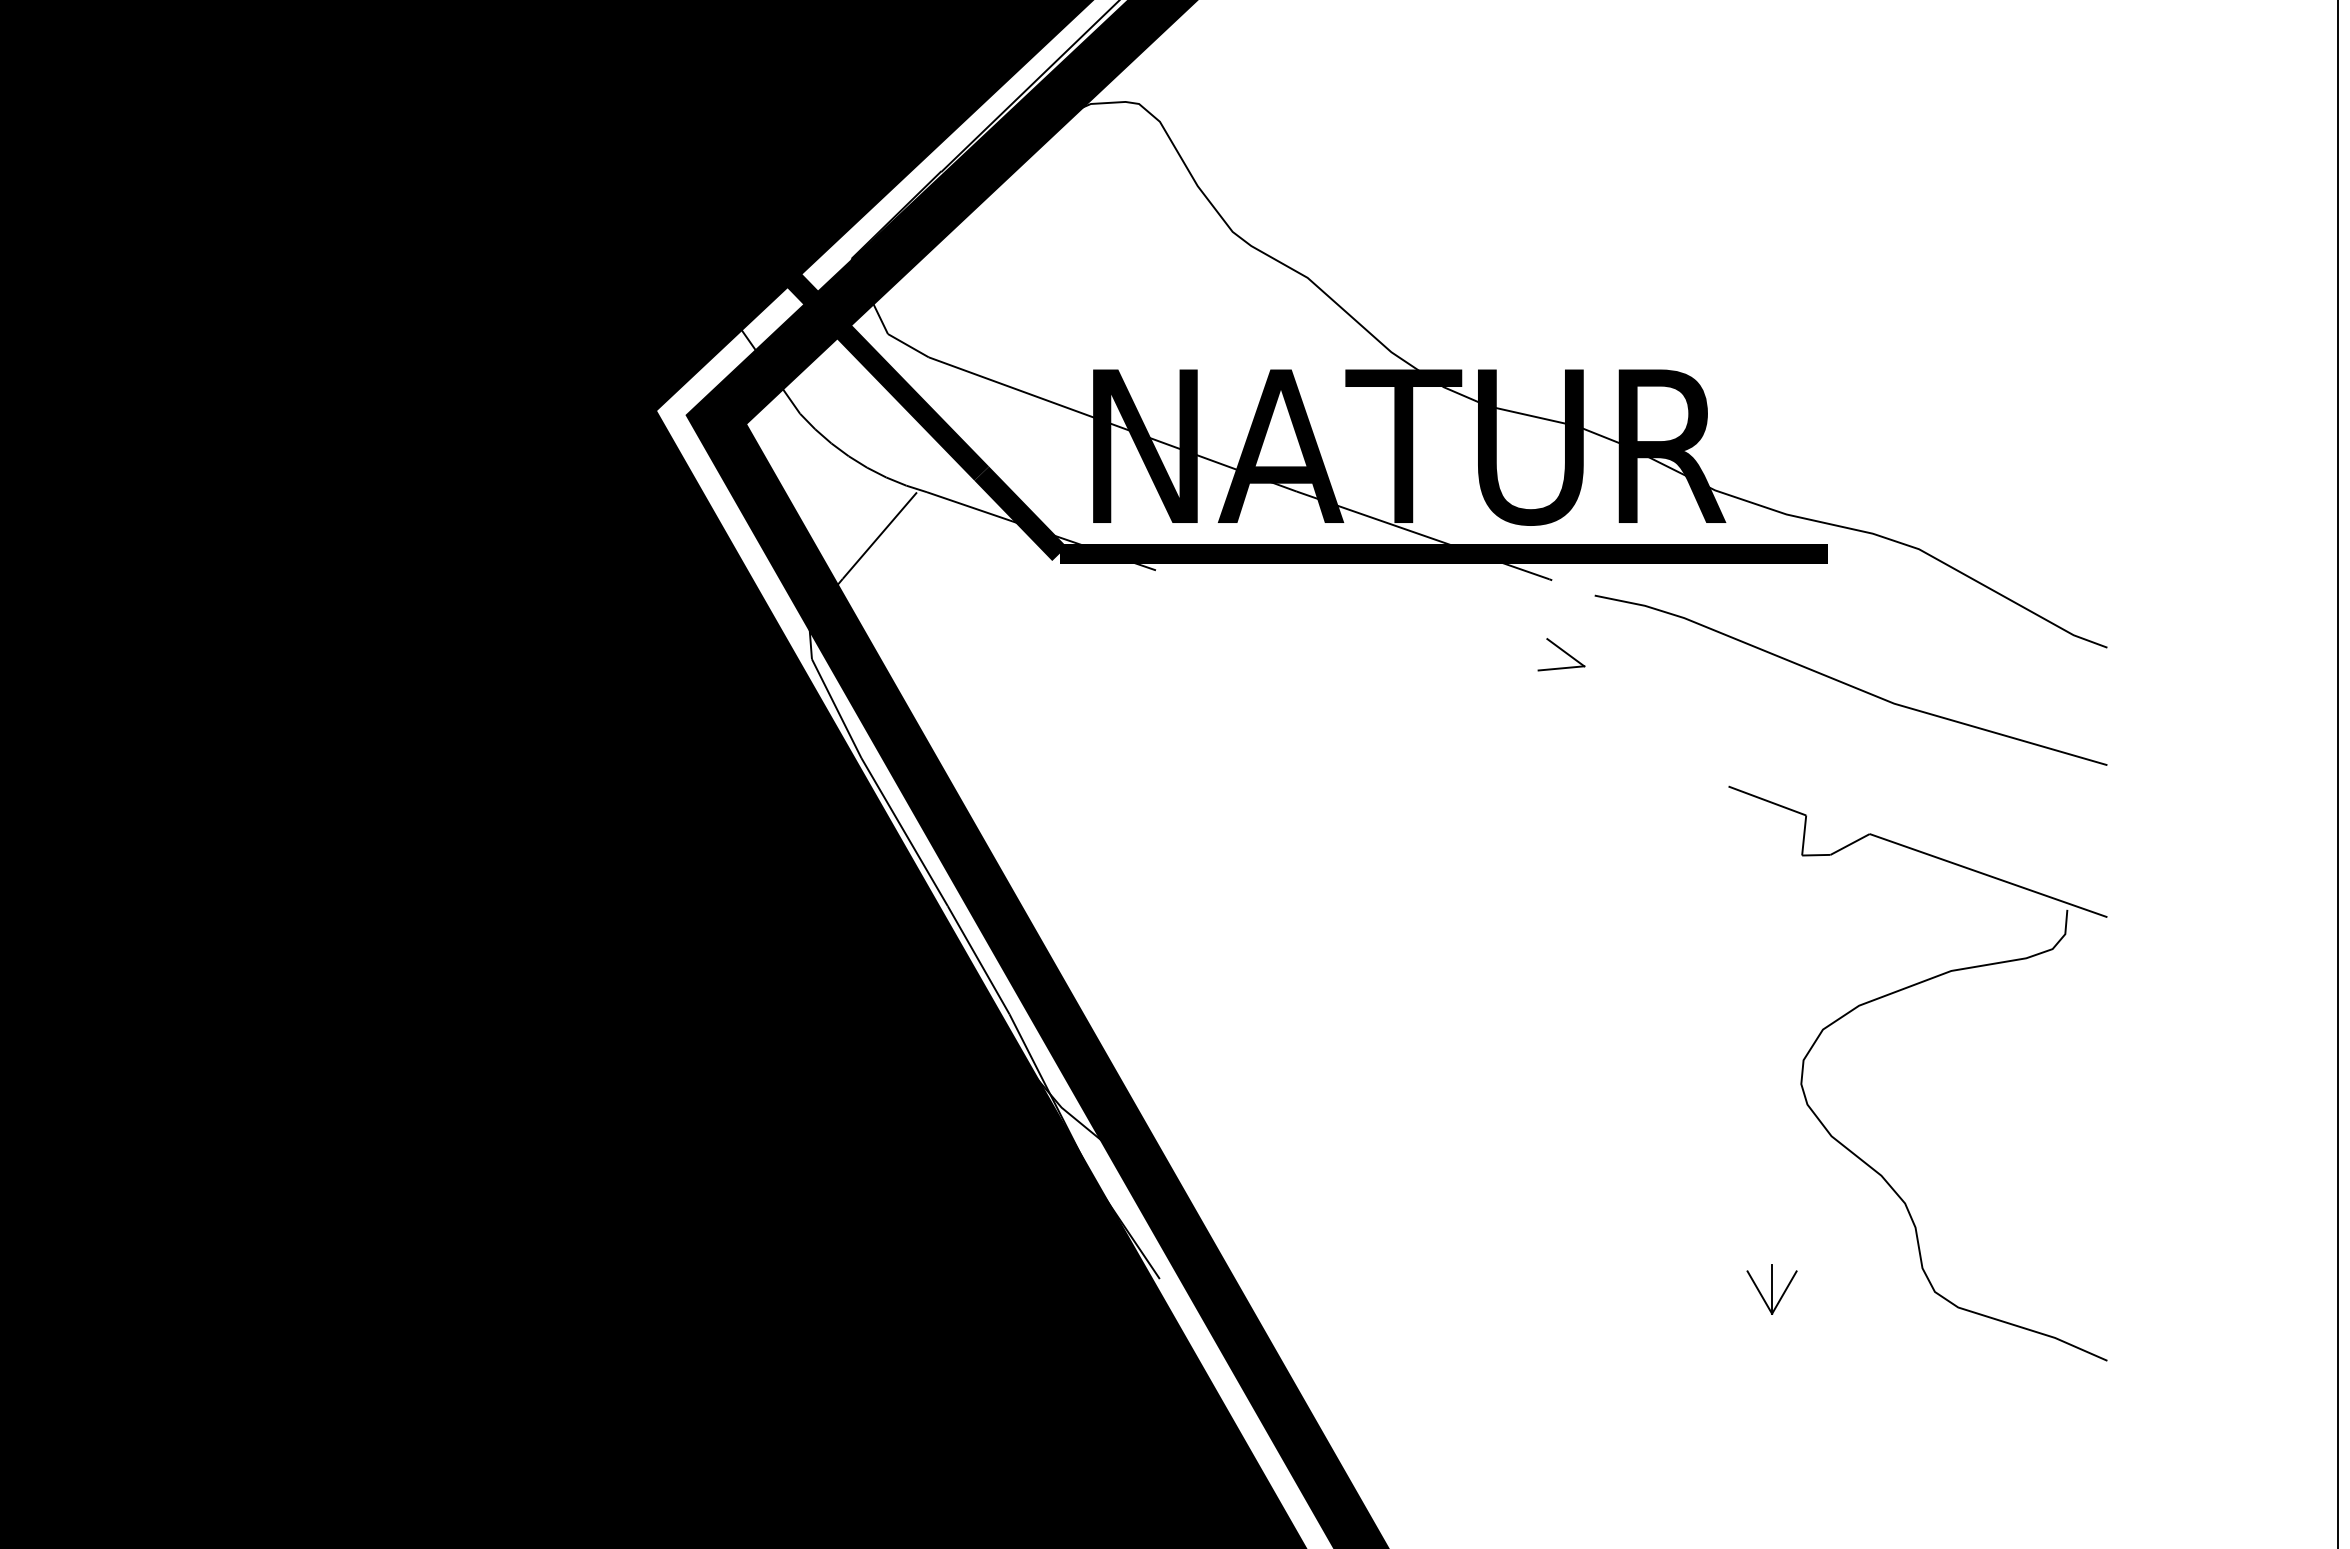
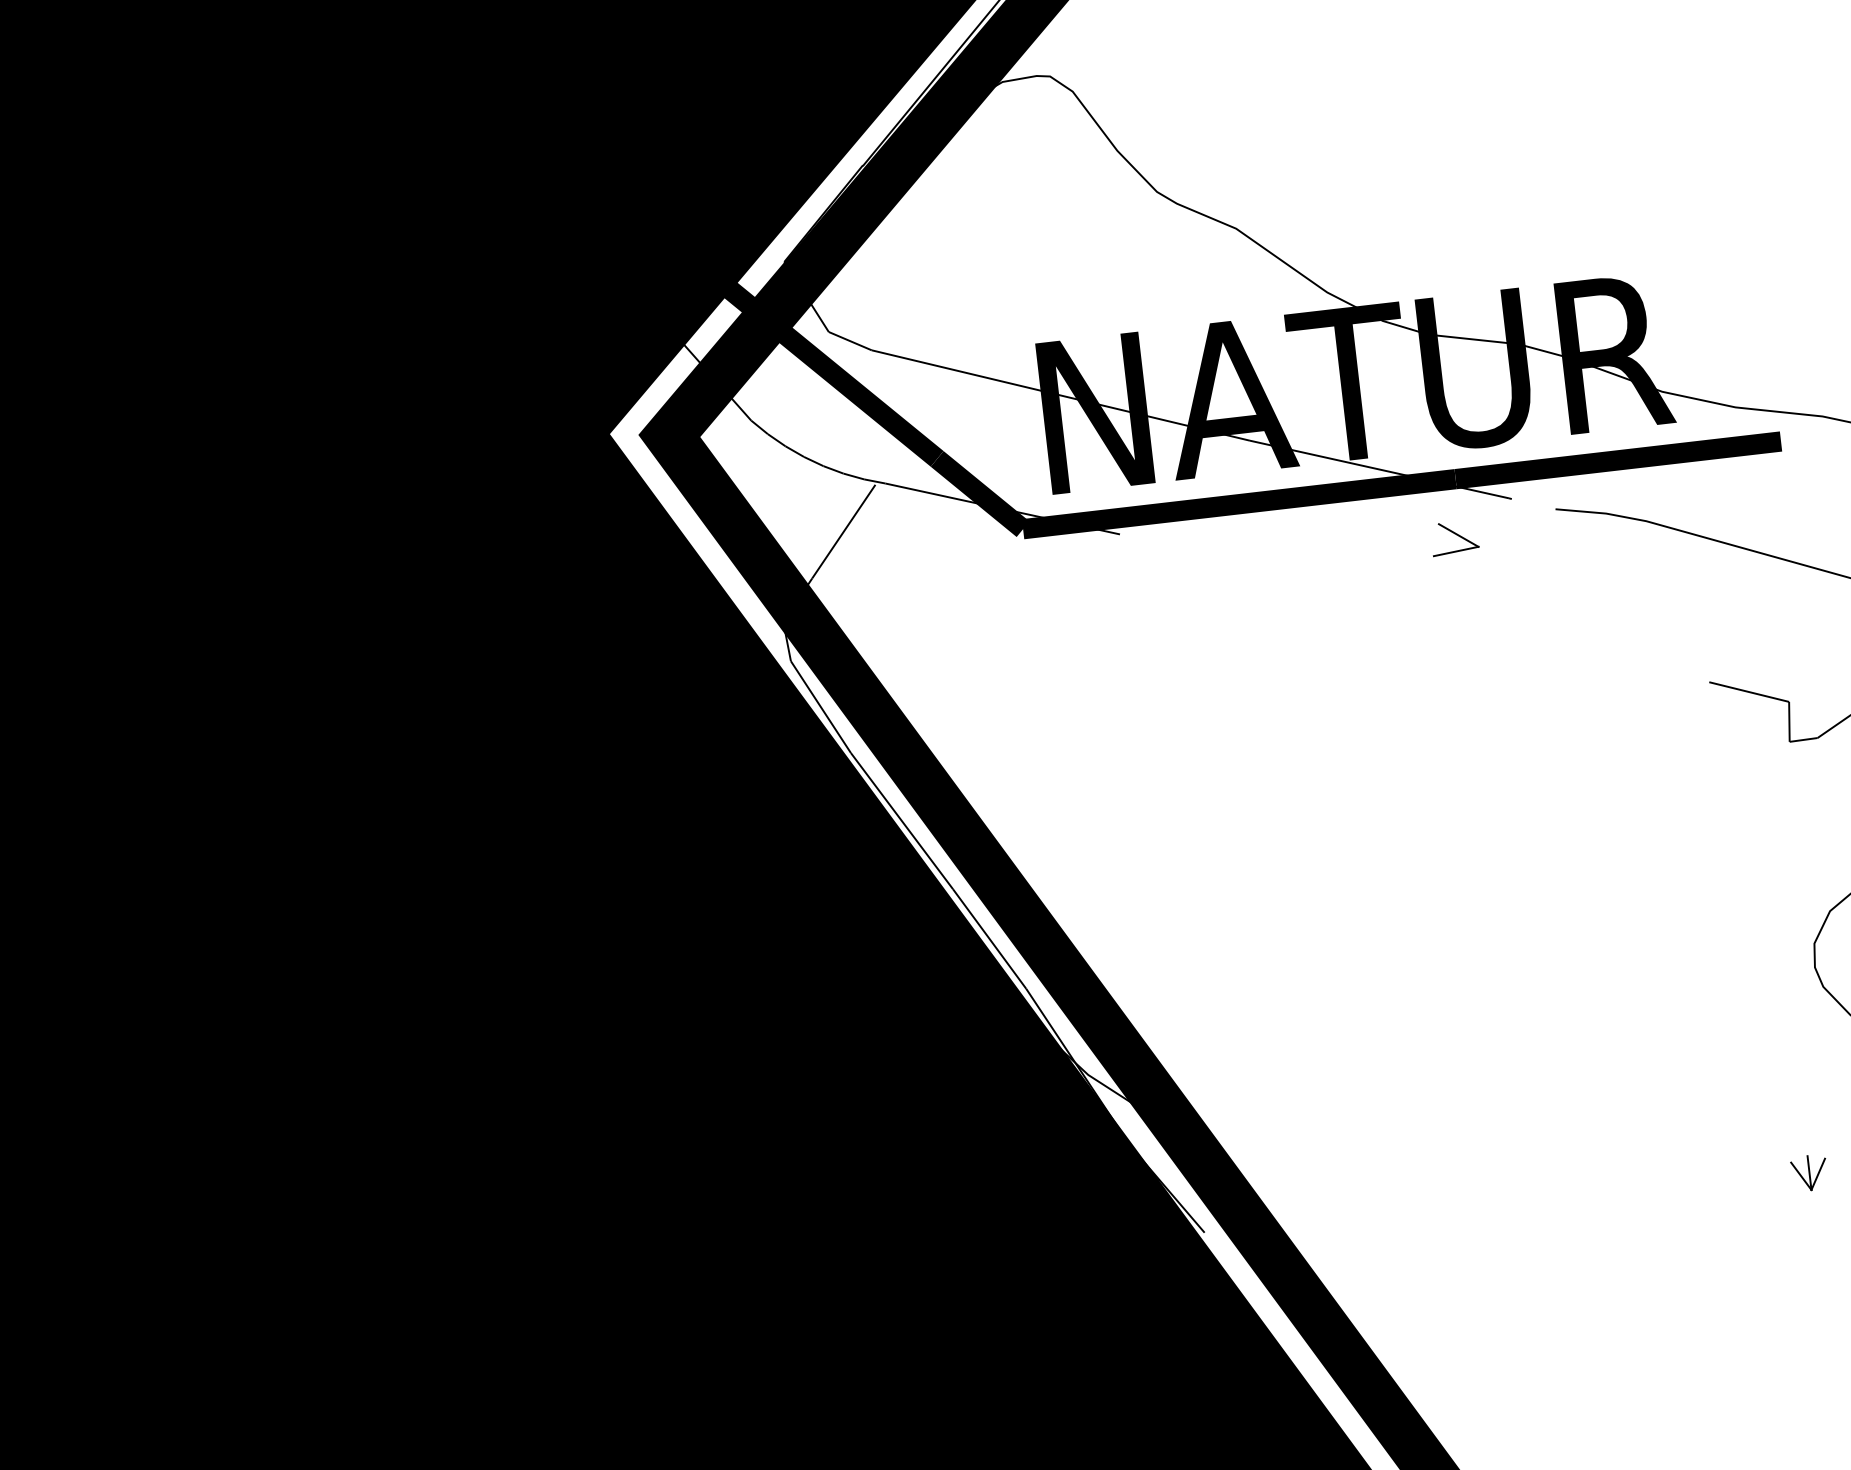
part: (1561, 654) -> (1454, 537), moved
part: (1771, 1289) -> (1808, 1173), size x0.7

